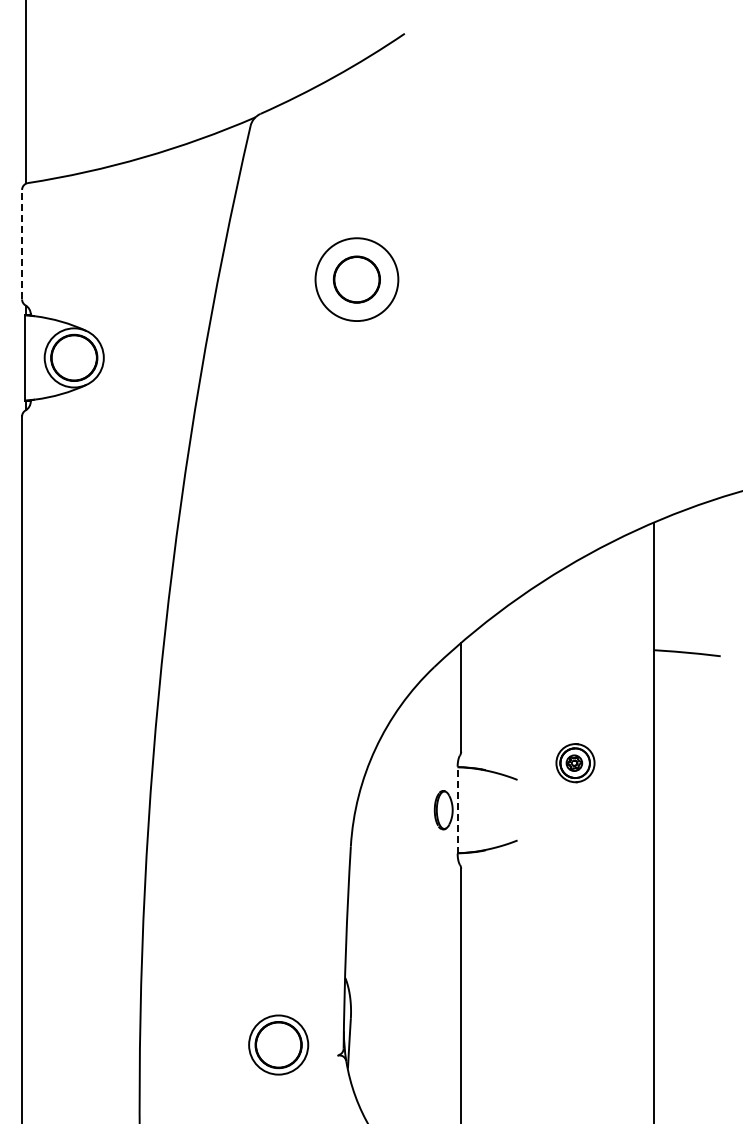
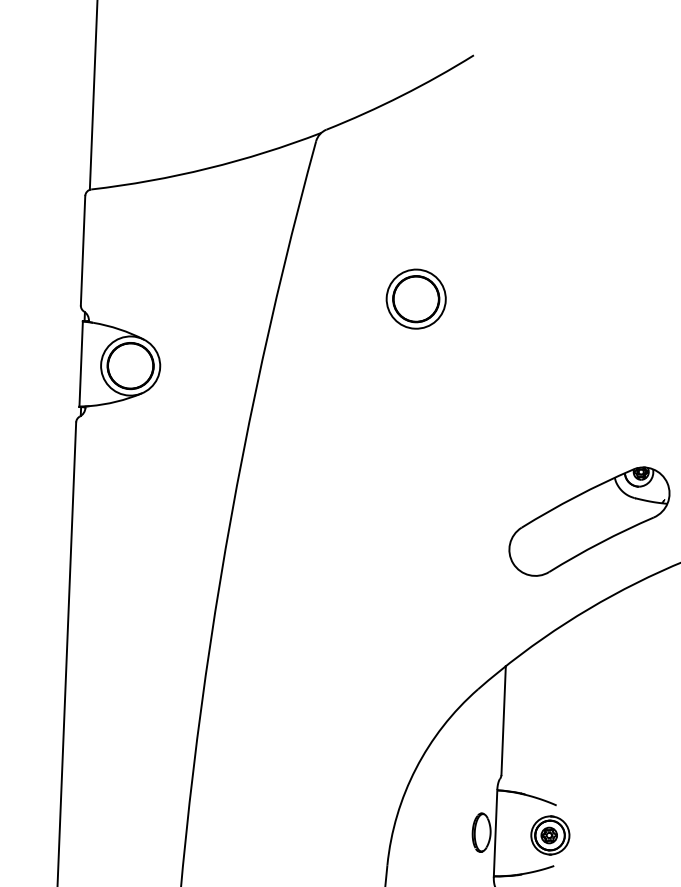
line: (22, 244) -> (83, 250), dashed -> solid
circle: (356, 279) -> (415, 298), size x0.71
part: (538, 494) -> (589, 521), added
part: (575, 763) -> (550, 835), moved
line: (457, 809) -> (495, 832), dashed -> solid

